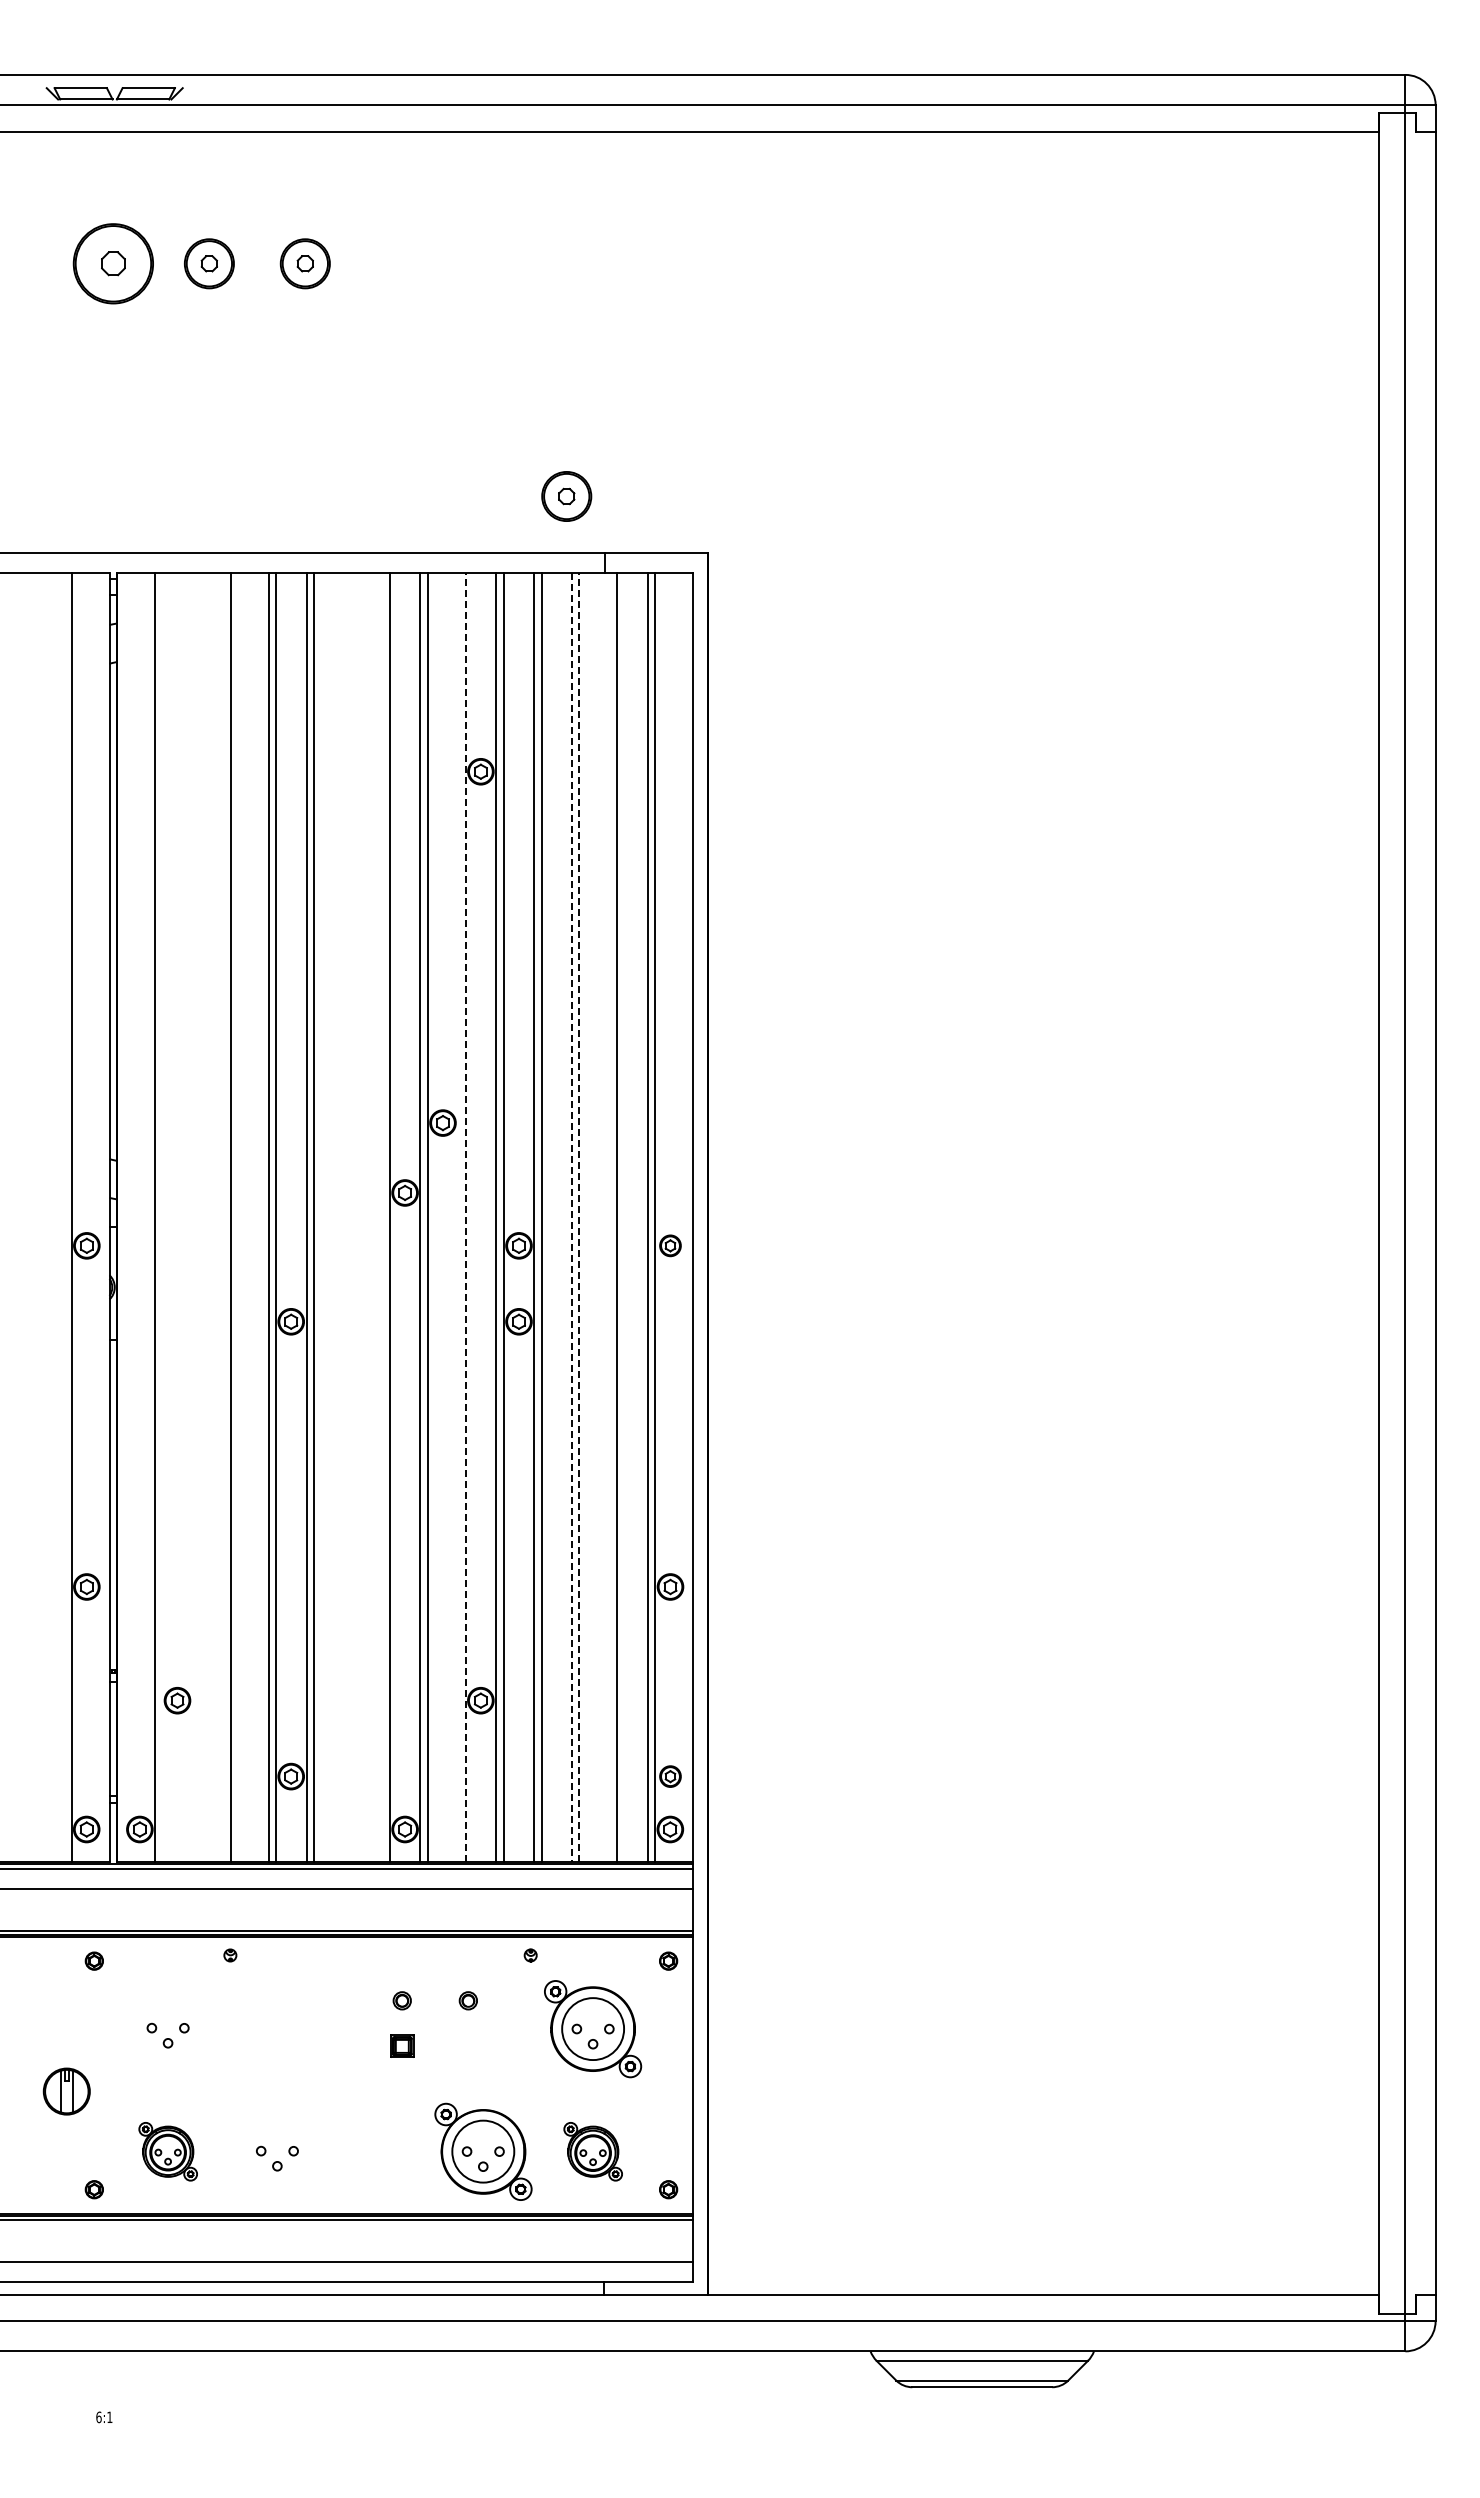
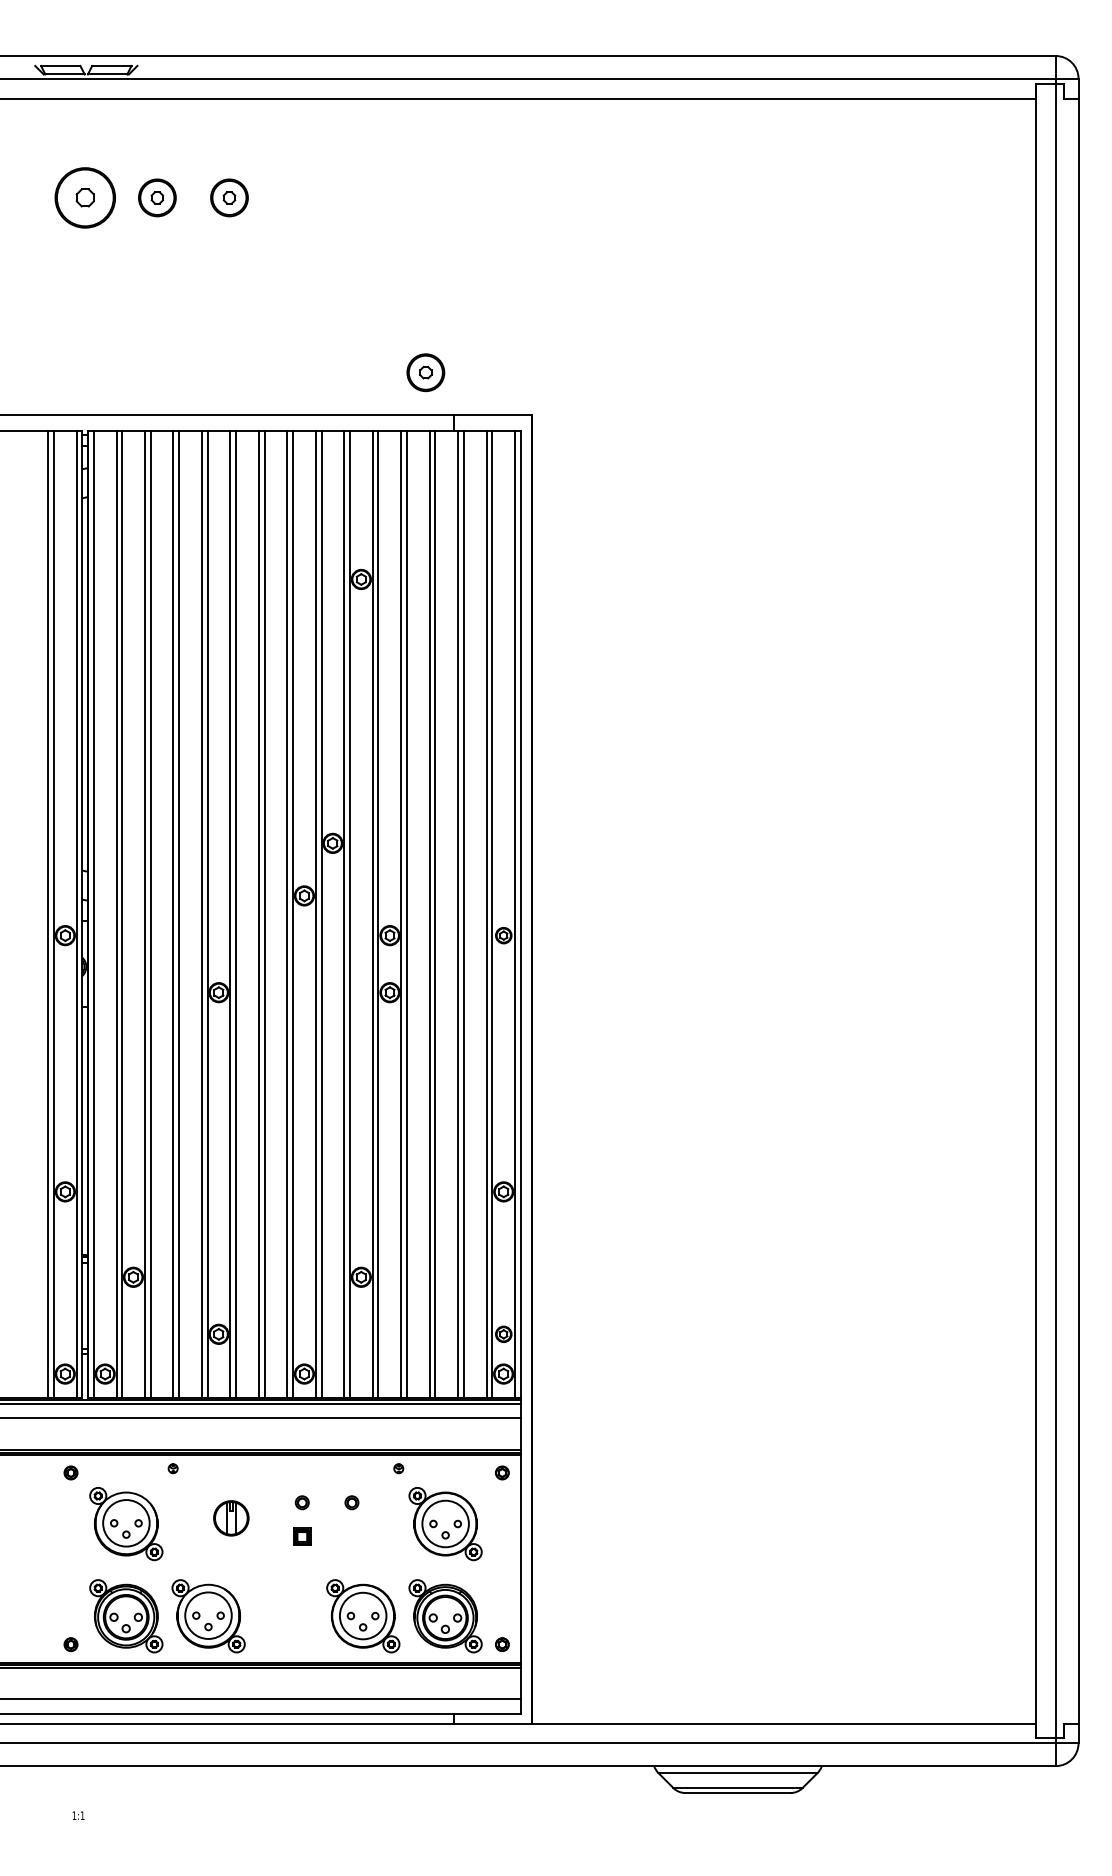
line: (63, 1217) -> (47, 914), added
line: (101, 1217) -> (76, 914), added
line: (124, 1217) -> (93, 914), added
line: (162, 1217) -> (122, 914), added
line: (192, 1217) -> (144, 914), added
line: (200, 1217) -> (150, 914), added
line: (238, 1217) -> (179, 914), added
line: (344, 1217) -> (258, 914), added
line: (352, 1217) -> (264, 914), added
line: (382, 1217) -> (287, 914), added
line: (458, 1217) -> (344, 914), added
line: (465, 1217) -> (349, 914), dashed -> solid
line: (579, 1217) -> (435, 914), dashed -> solid
line: (609, 1217) -> (457, 914), added
line: (685, 1217) -> (515, 914), added
line: (571, 1218) -> (429, 915), dashed -> solid
part: (168, 2029) -> (126, 1524), added
part: (66, 2091) -> (231, 1518), moved
part: (168, 2151) -> (126, 1615), size x1.67
part: (277, 2151) -> (208, 1615), added
part: (593, 2151) -> (445, 1615), size x1.67
text: (98, 2417) -> (74, 1815), 6:1 -> 1:1

